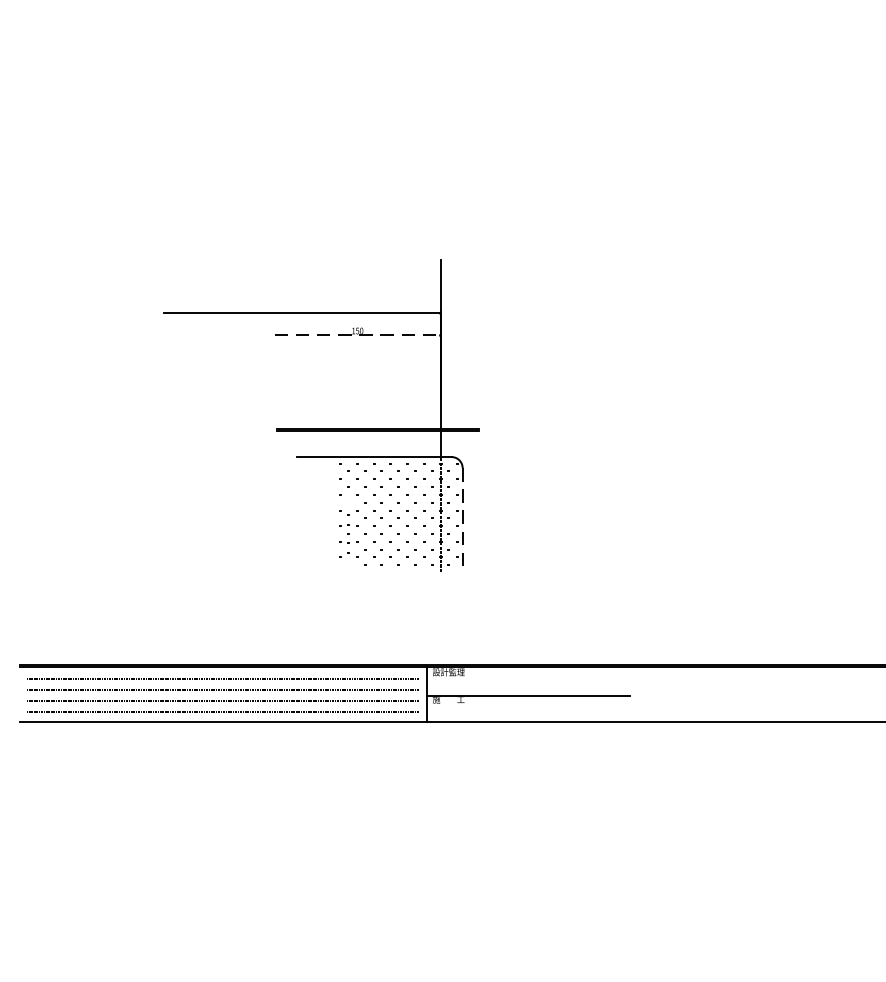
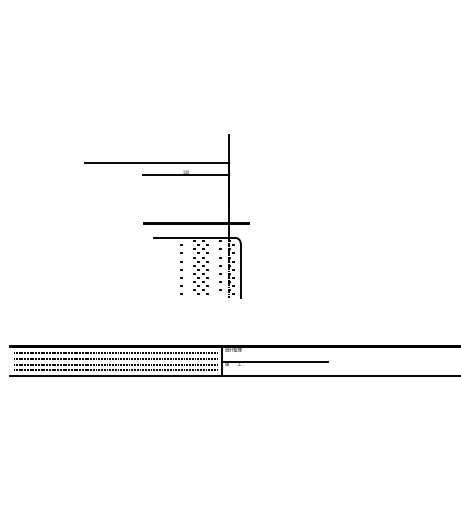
line: (358, 335) -> (186, 174), dashed -> solid
line: (462, 521) -> (240, 271), dashed -> solid
part: (348, 533) -> (181, 277), size x1.67

